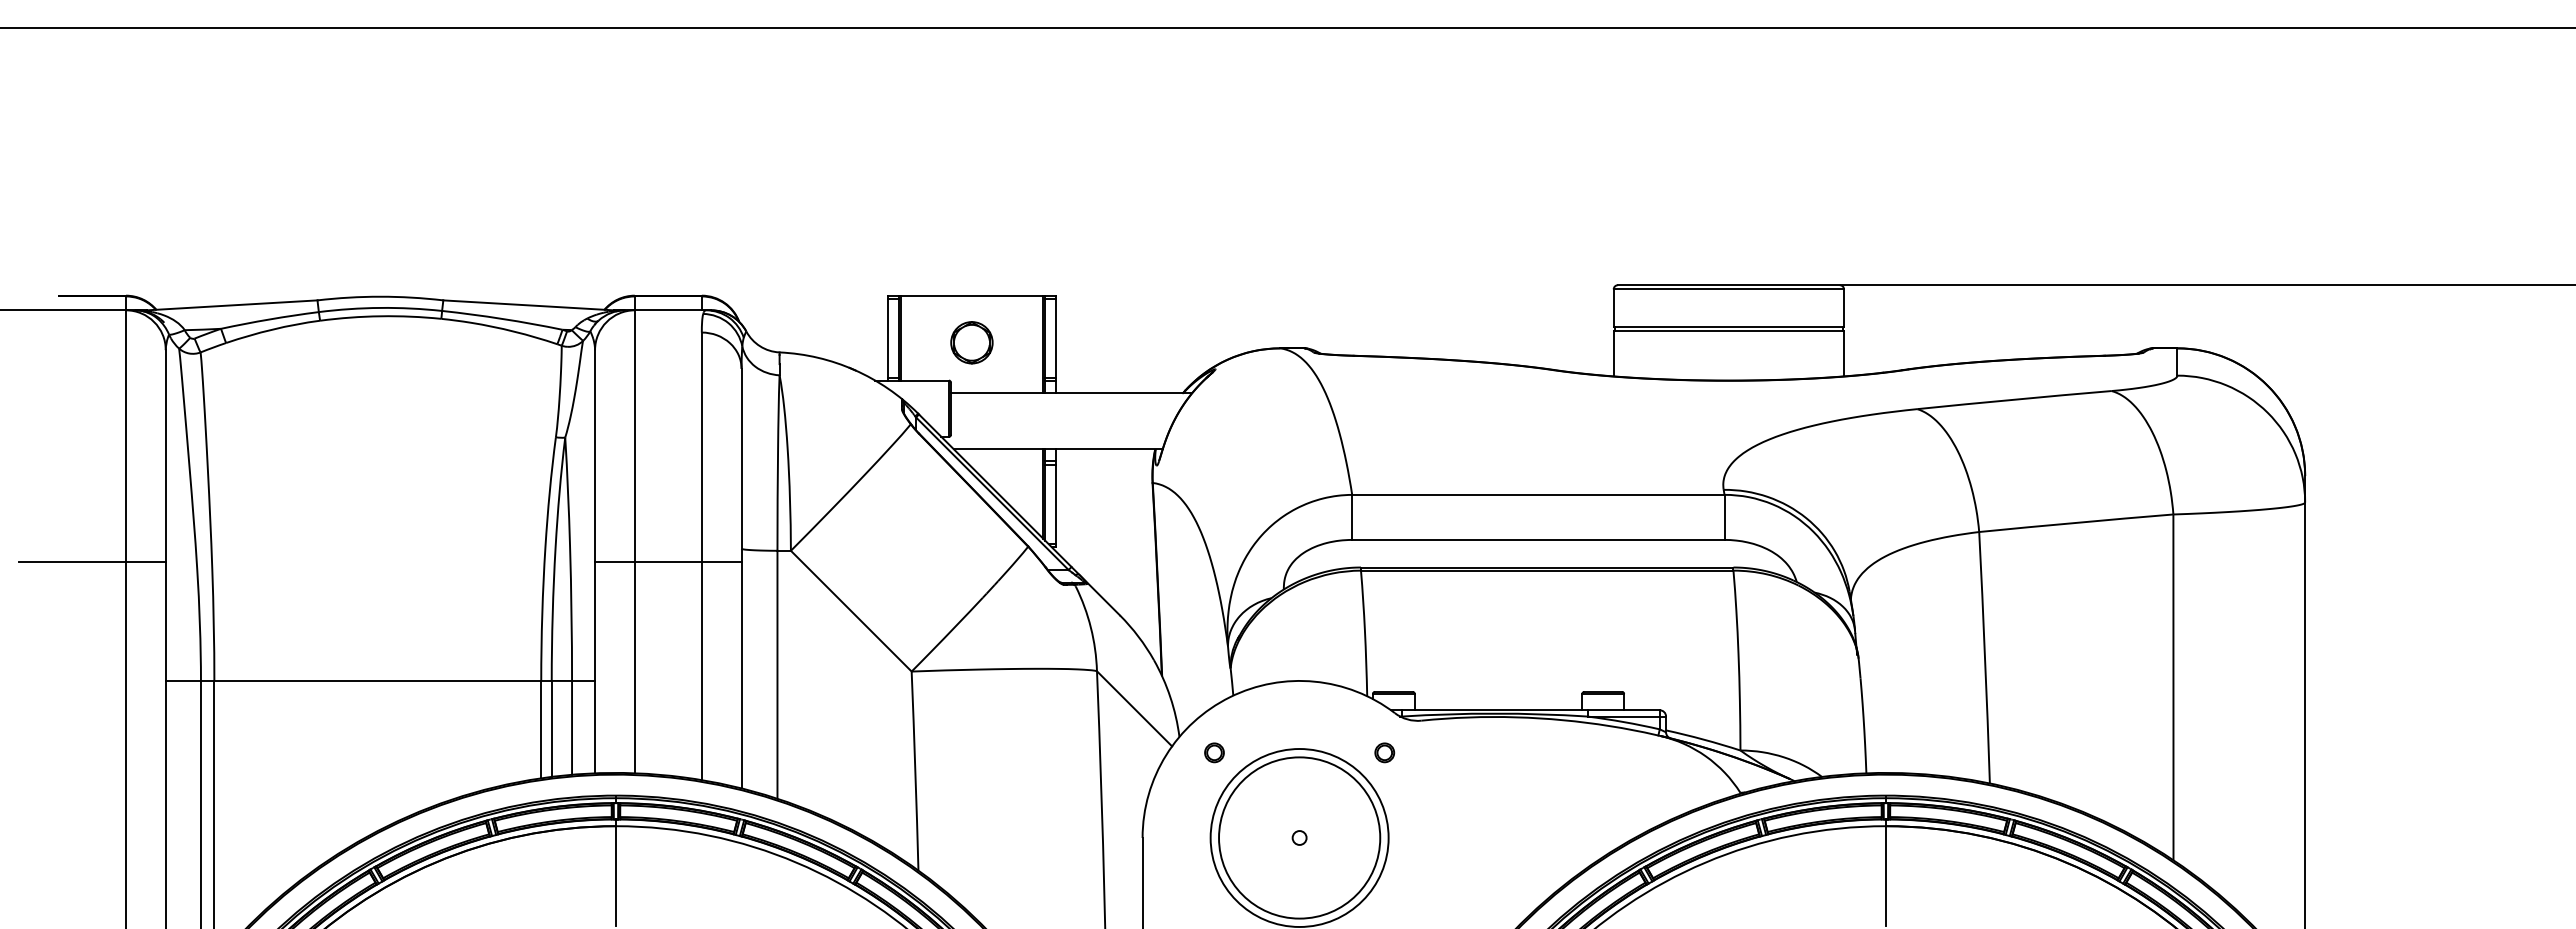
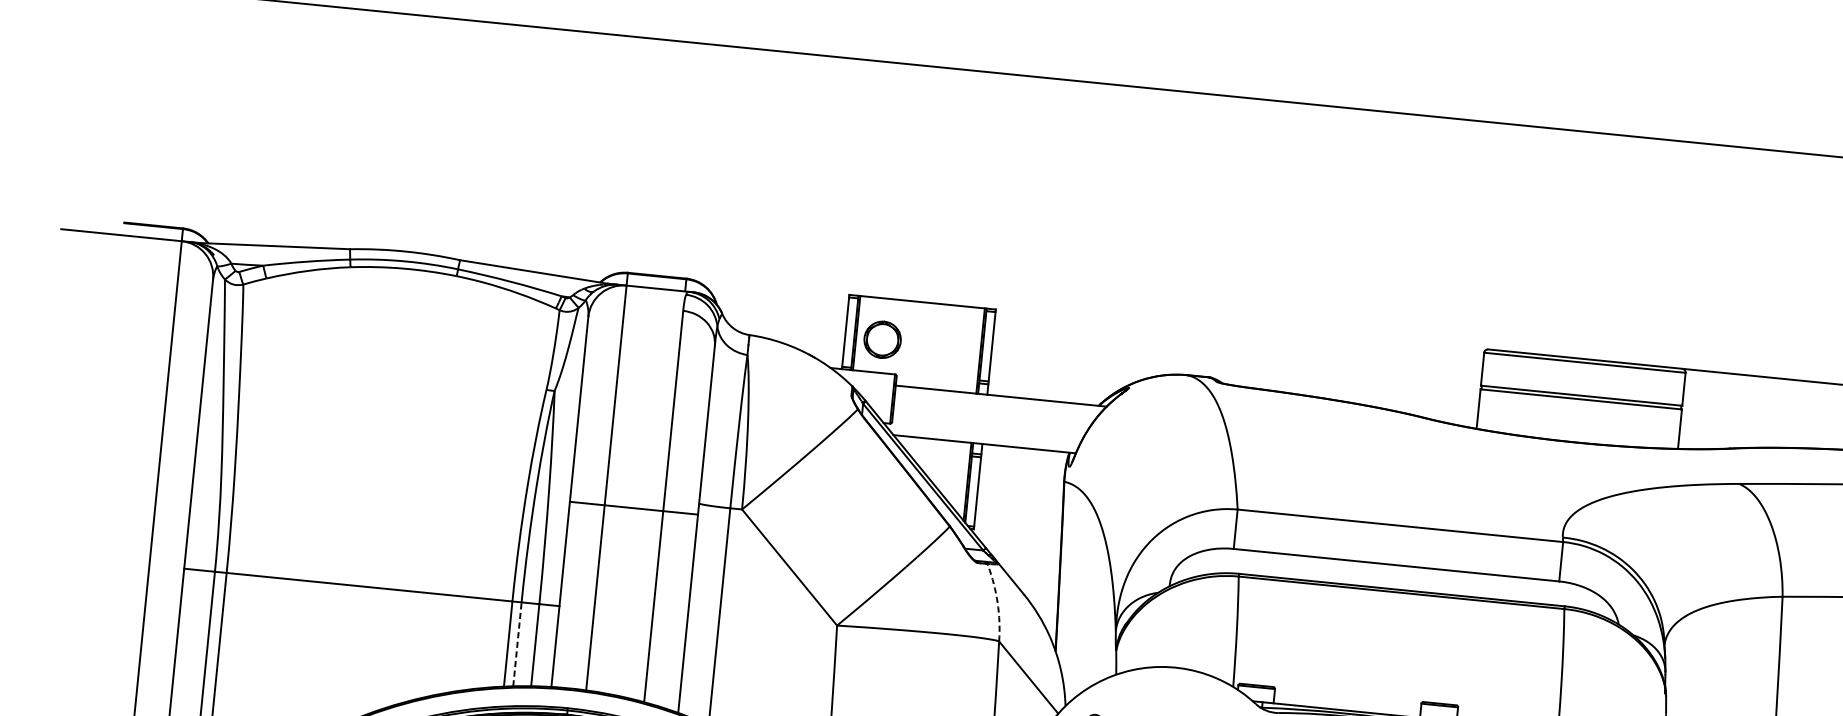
part: (971, 342) -> (882, 339), moved
line: (92, 561) -> (130, 457), removed
arc: (1090, 627) -> (997, 602), solid -> dashed
line: (551, 728) -> (517, 643), solid -> dashed

